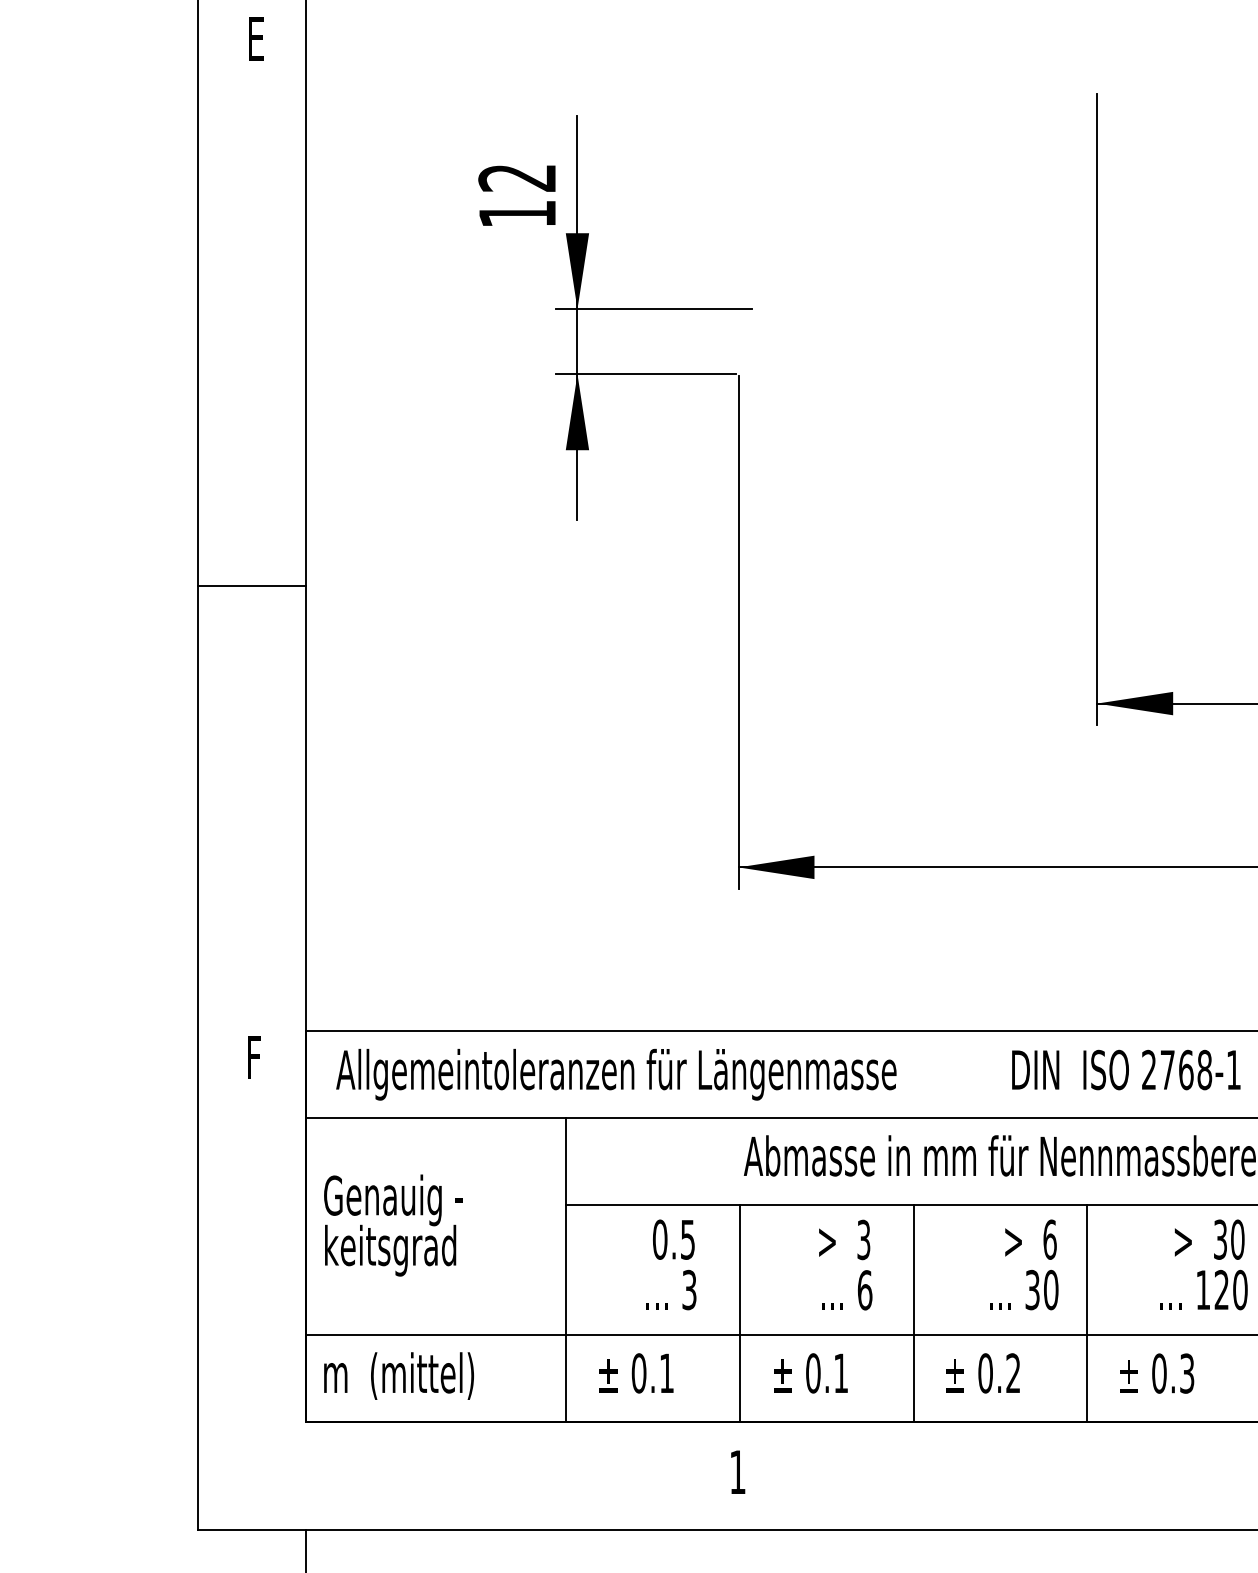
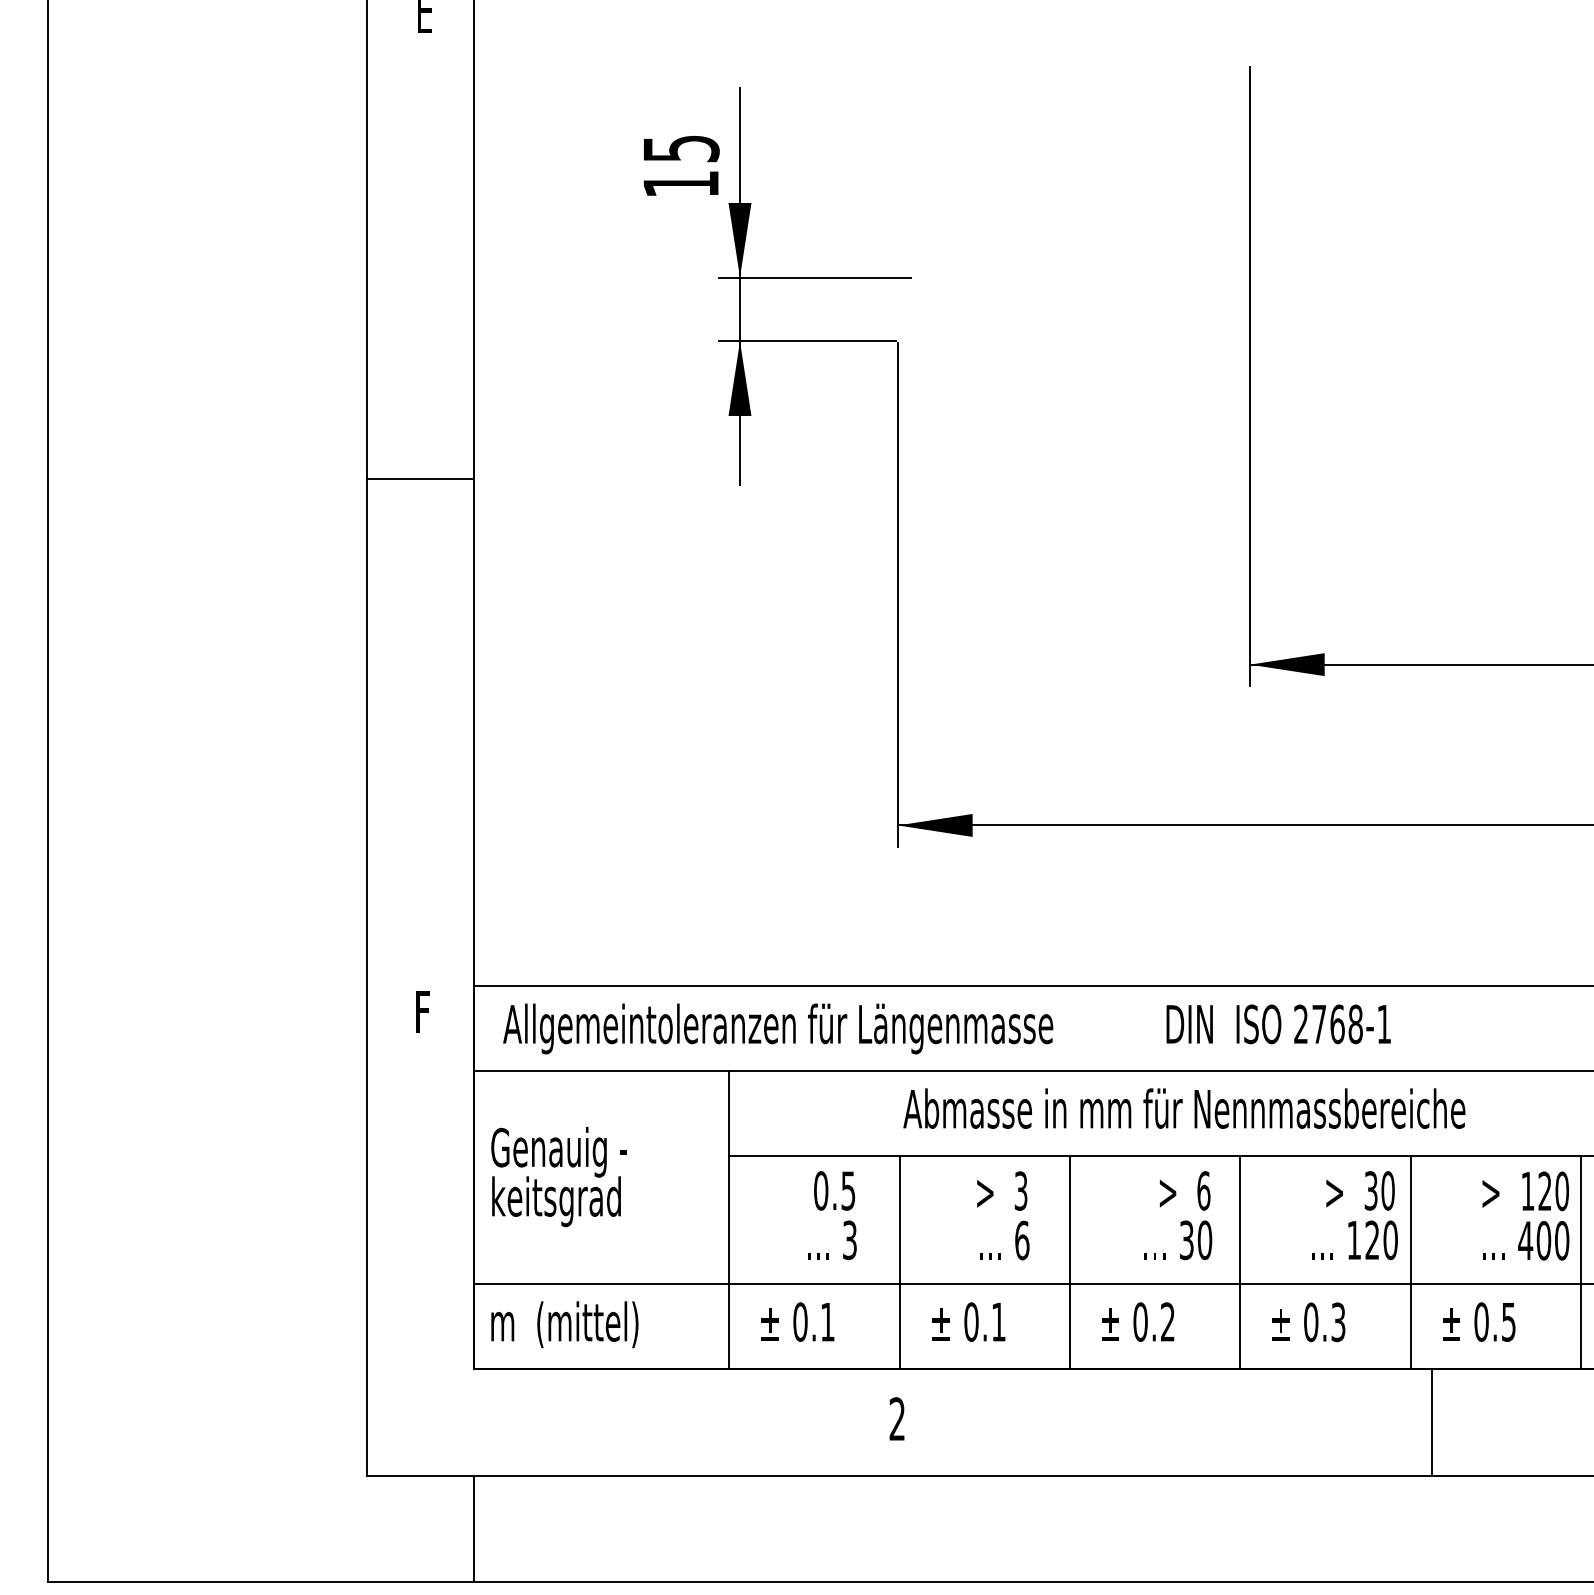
text: (516, 178) -> (680, 149), 12 -> 15
line: (251, 586) -> (420, 479), moved
text: (736, 1471) -> (896, 1418), 1 -> 2

